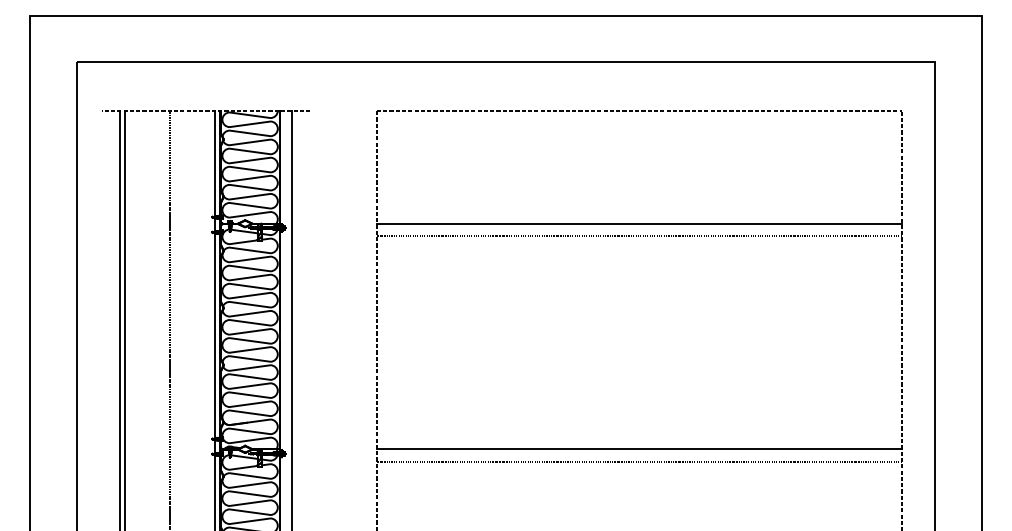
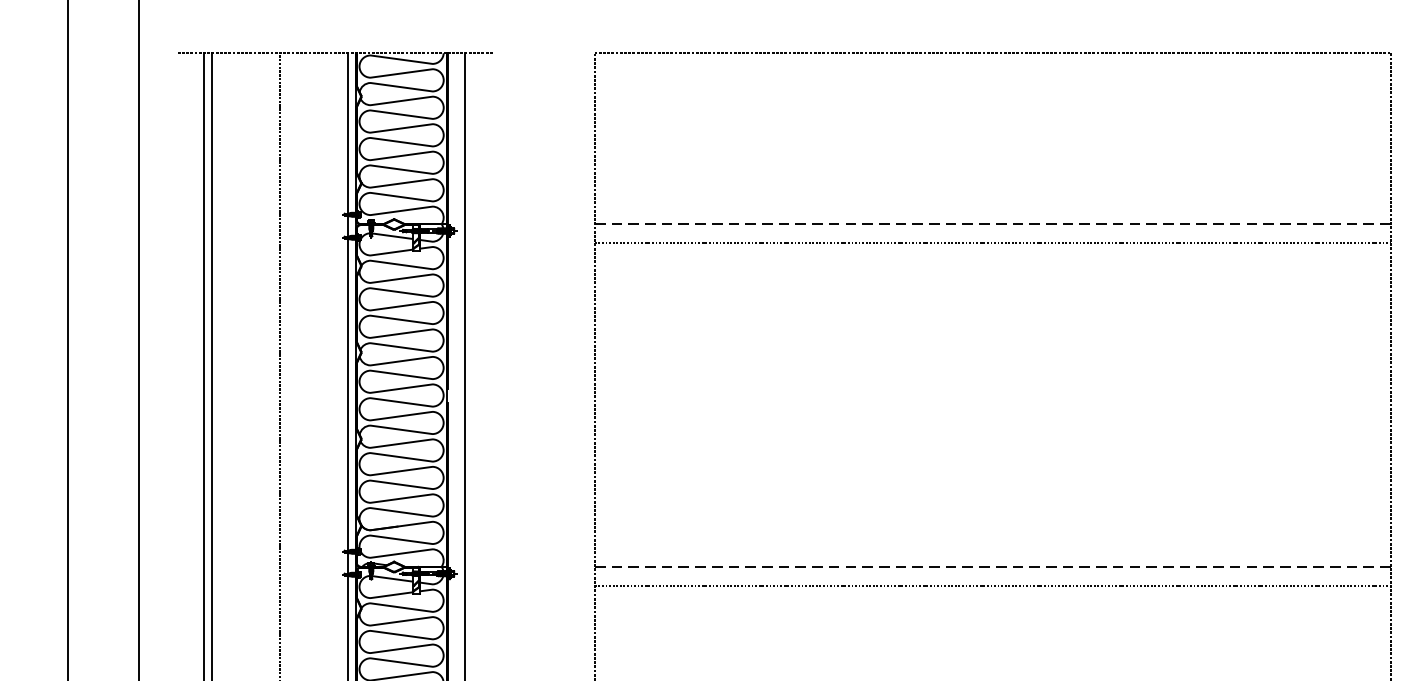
line: (640, 223) -> (994, 224), solid -> dashed
line: (640, 449) -> (994, 567), solid -> dashed

